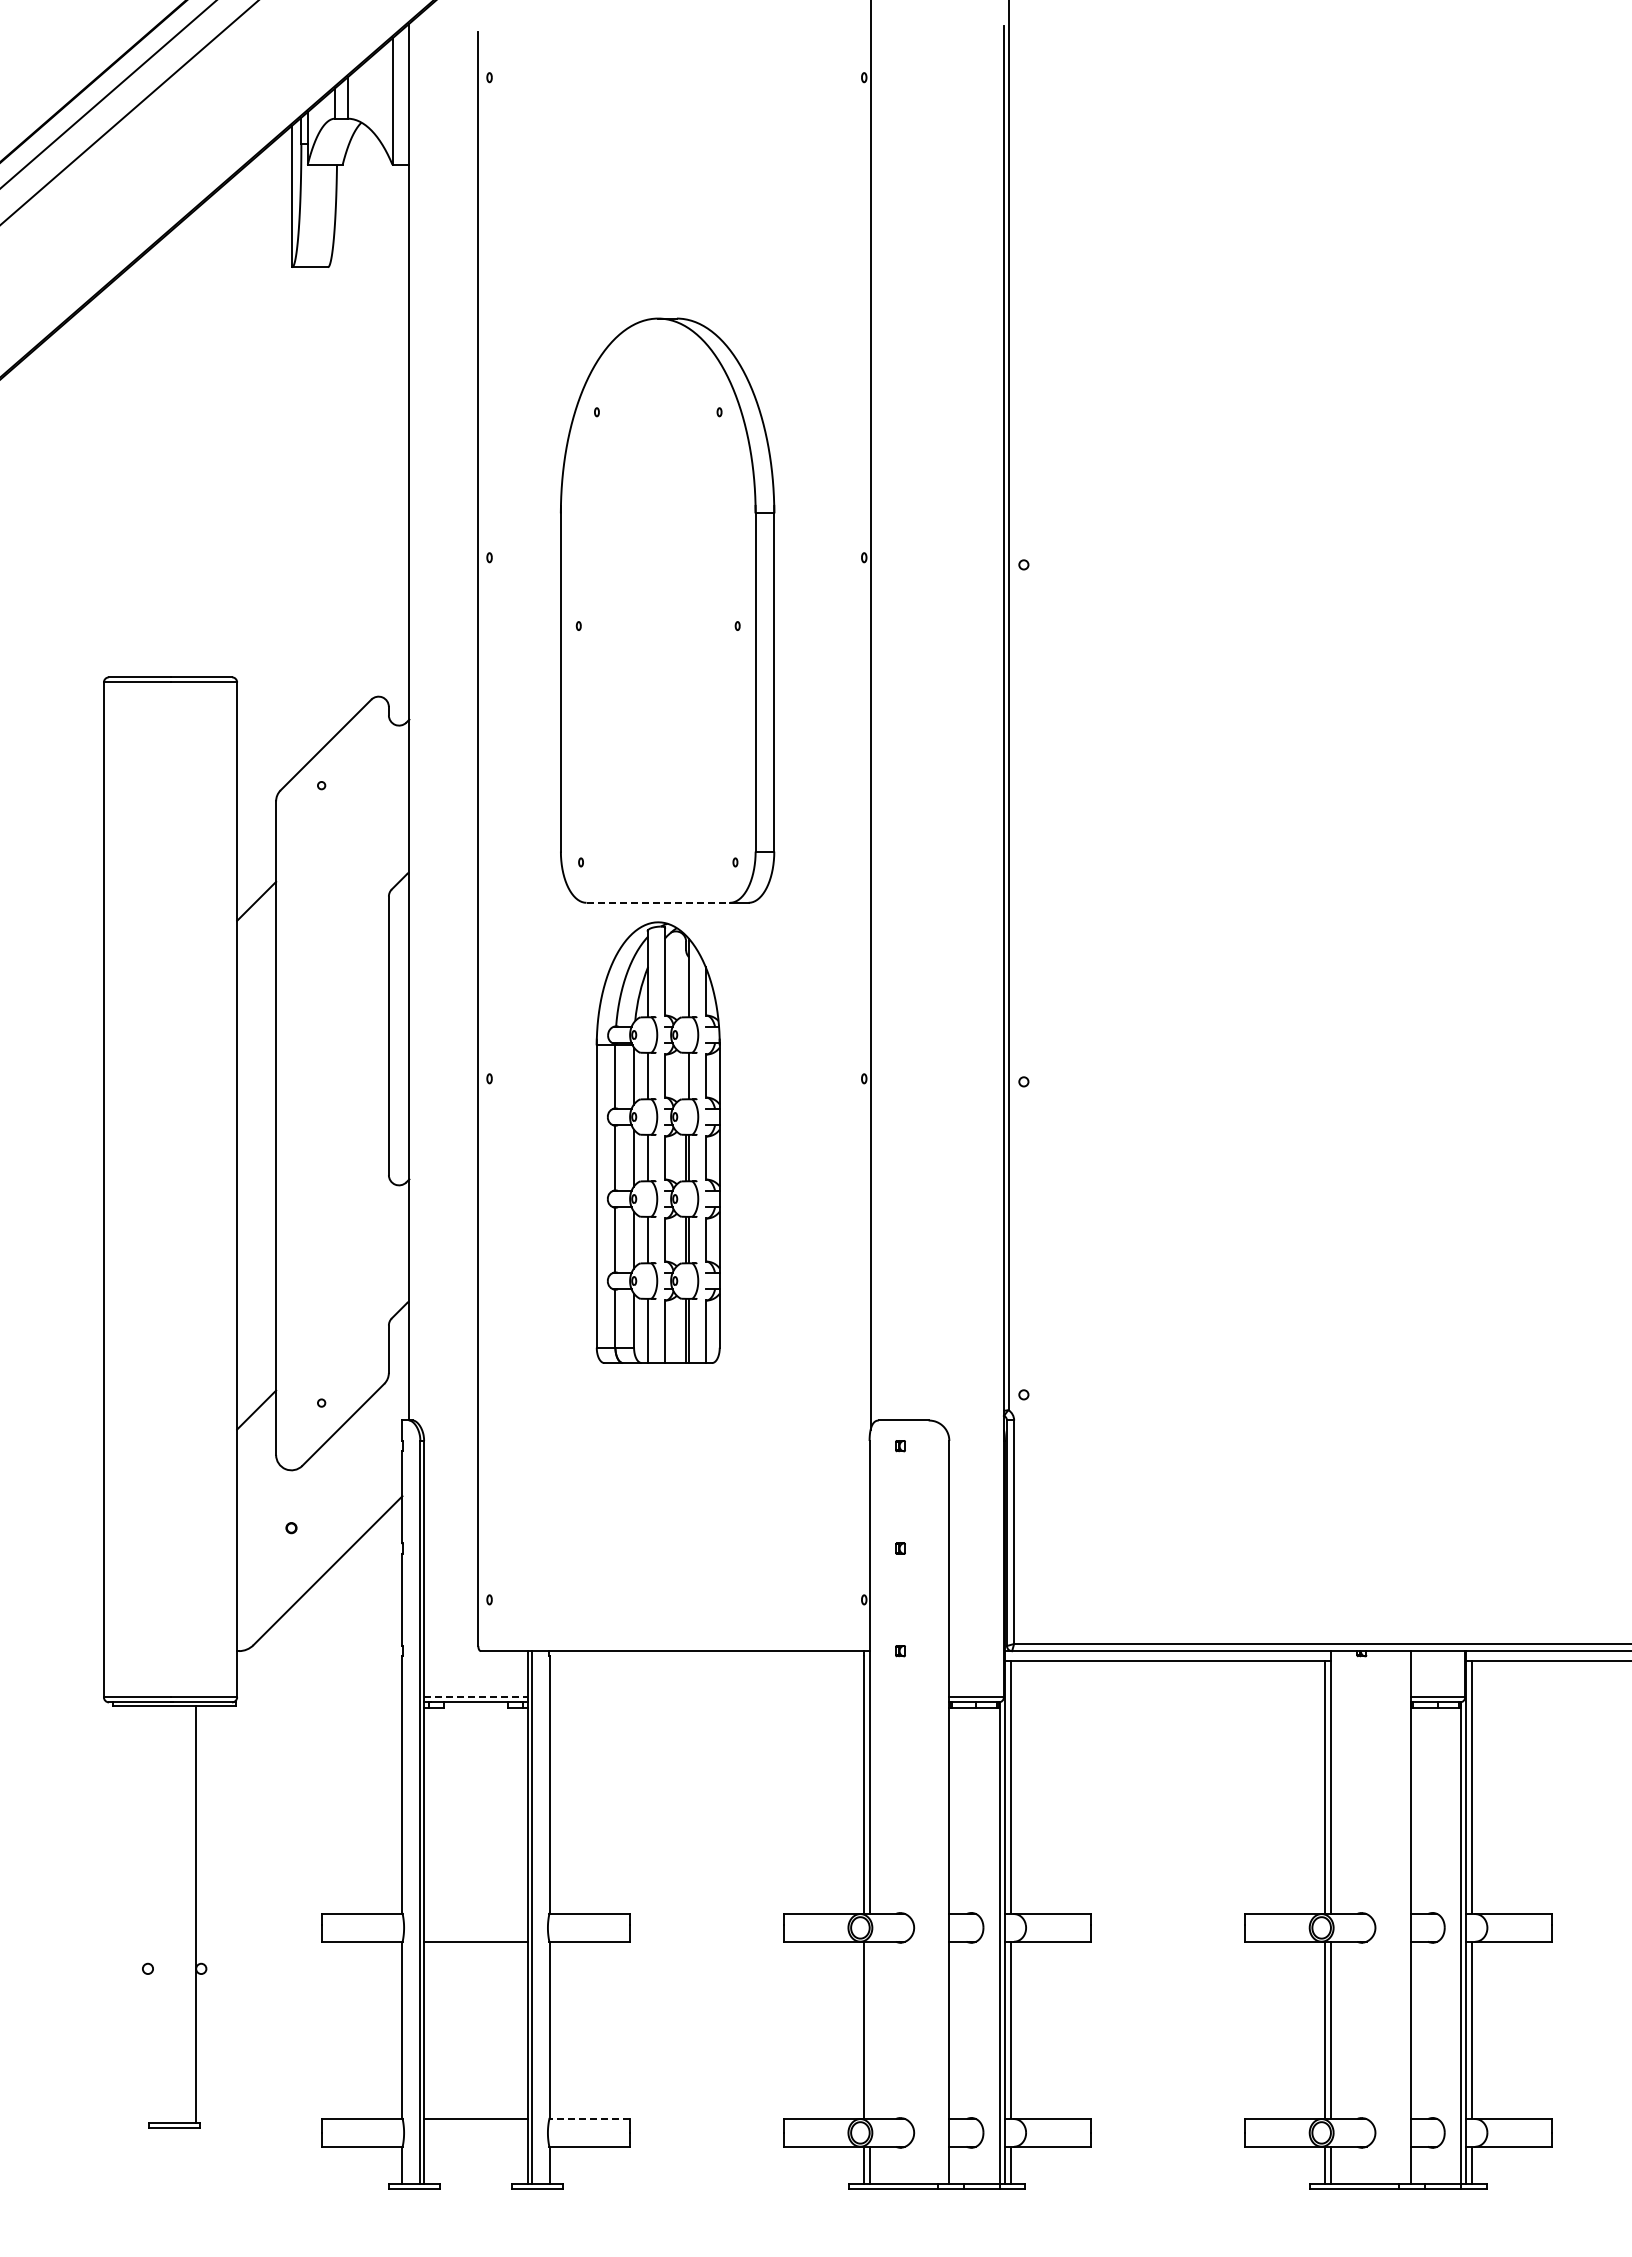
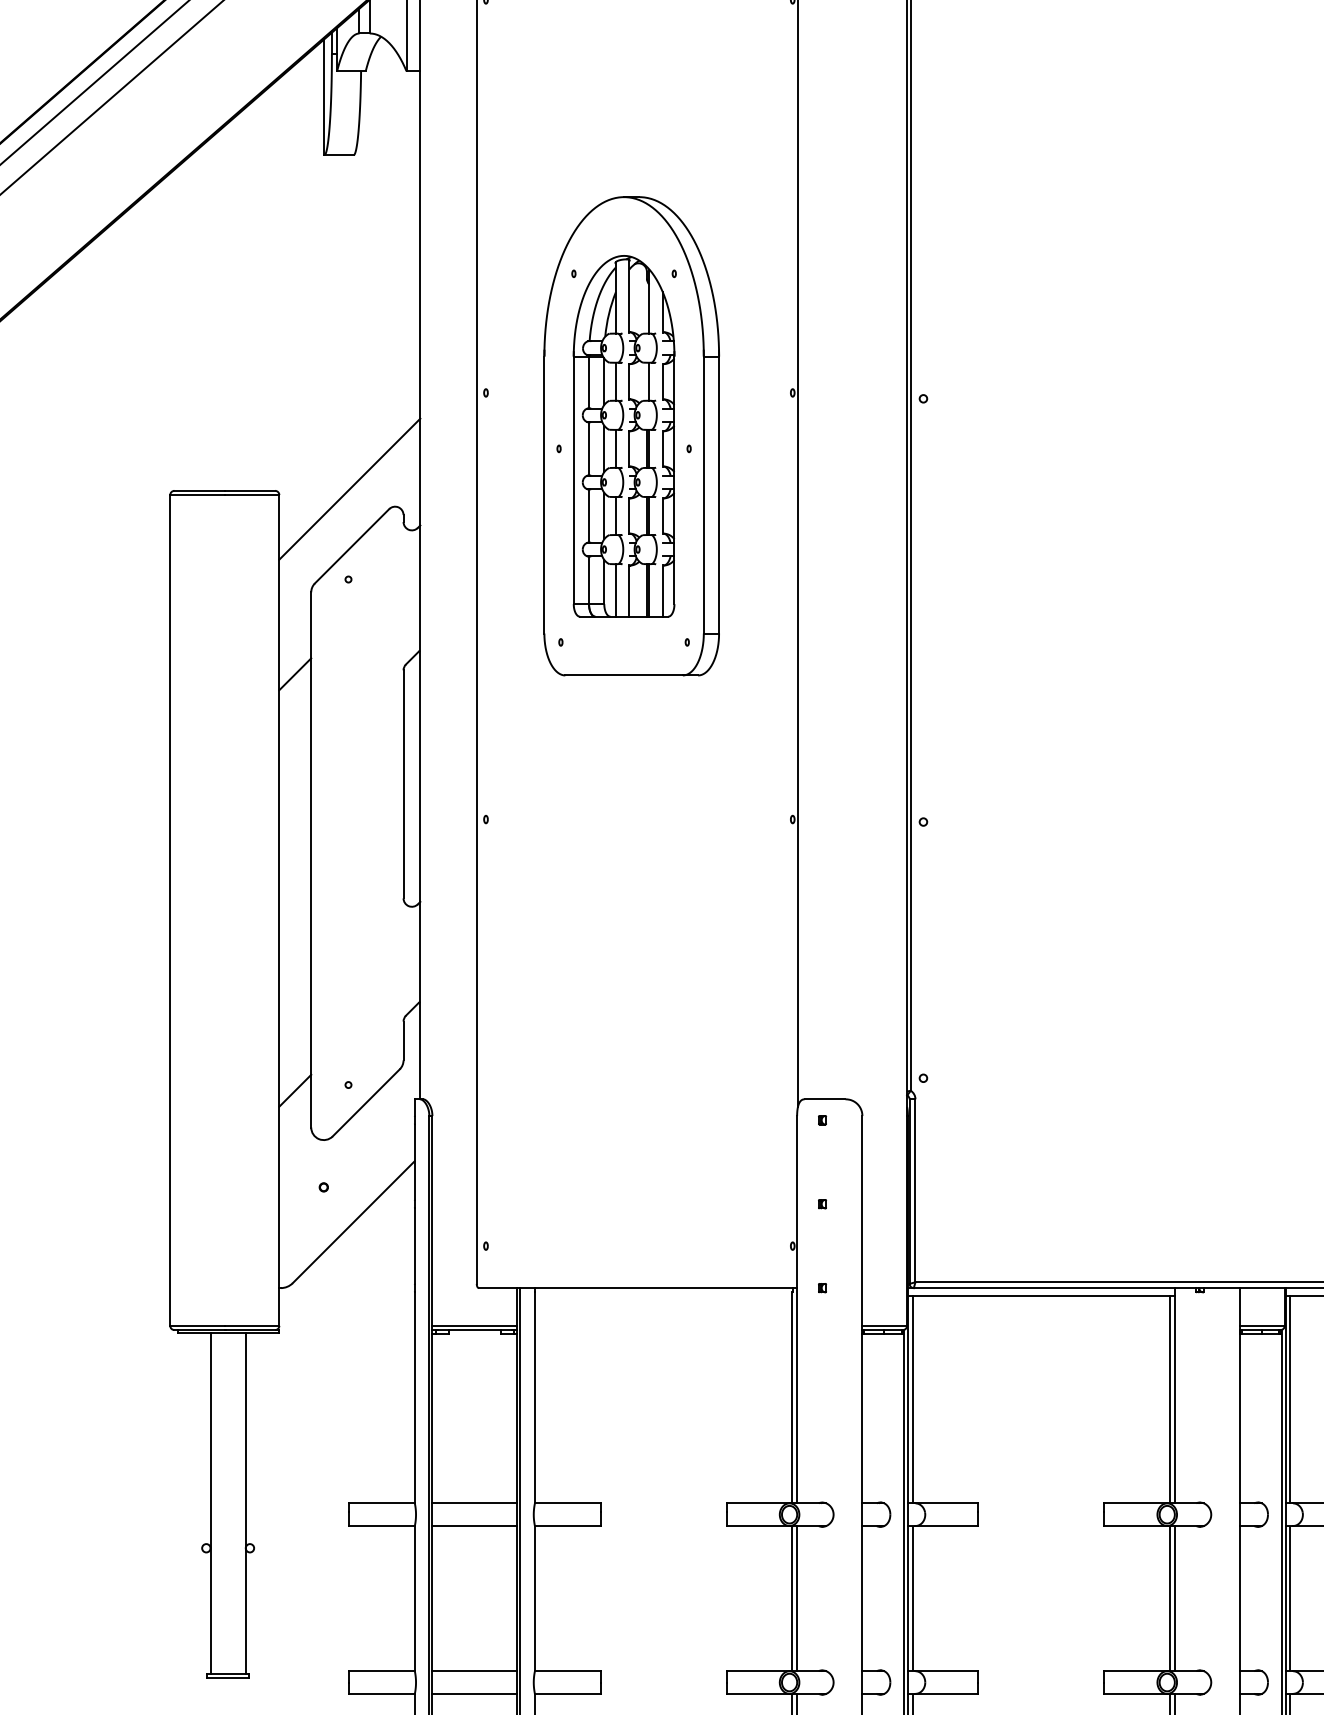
line: (323, 675) -> (350, 489), added
line: (658, 902) -> (624, 675), dashed -> solid
part: (657, 1142) -> (623, 436), moved
line: (476, 1697) -> (475, 1326), dashed -> solid
line: (153, 1914) -> (210, 1503), added
line: (475, 1914) -> (474, 1503), added
line: (869, 2030) -> (797, 1598), added
line: (589, 2119) -> (567, 1671), dashed -> solid
line: (475, 2146) -> (474, 1693), added

